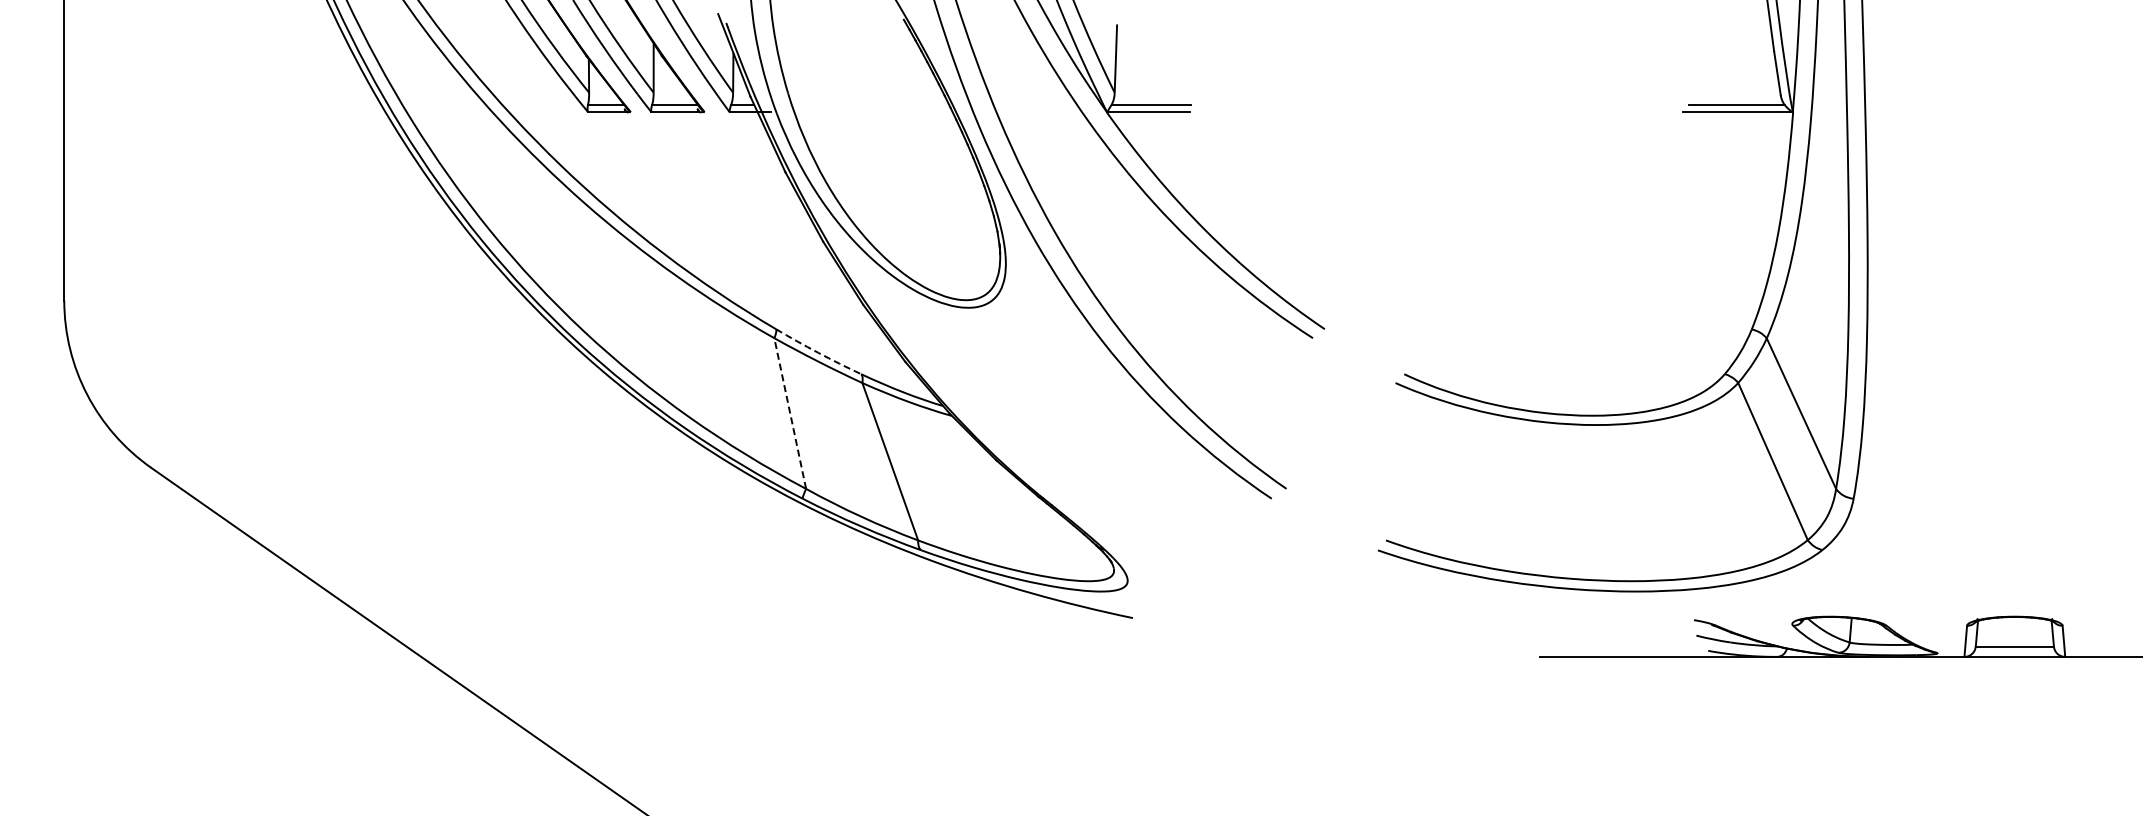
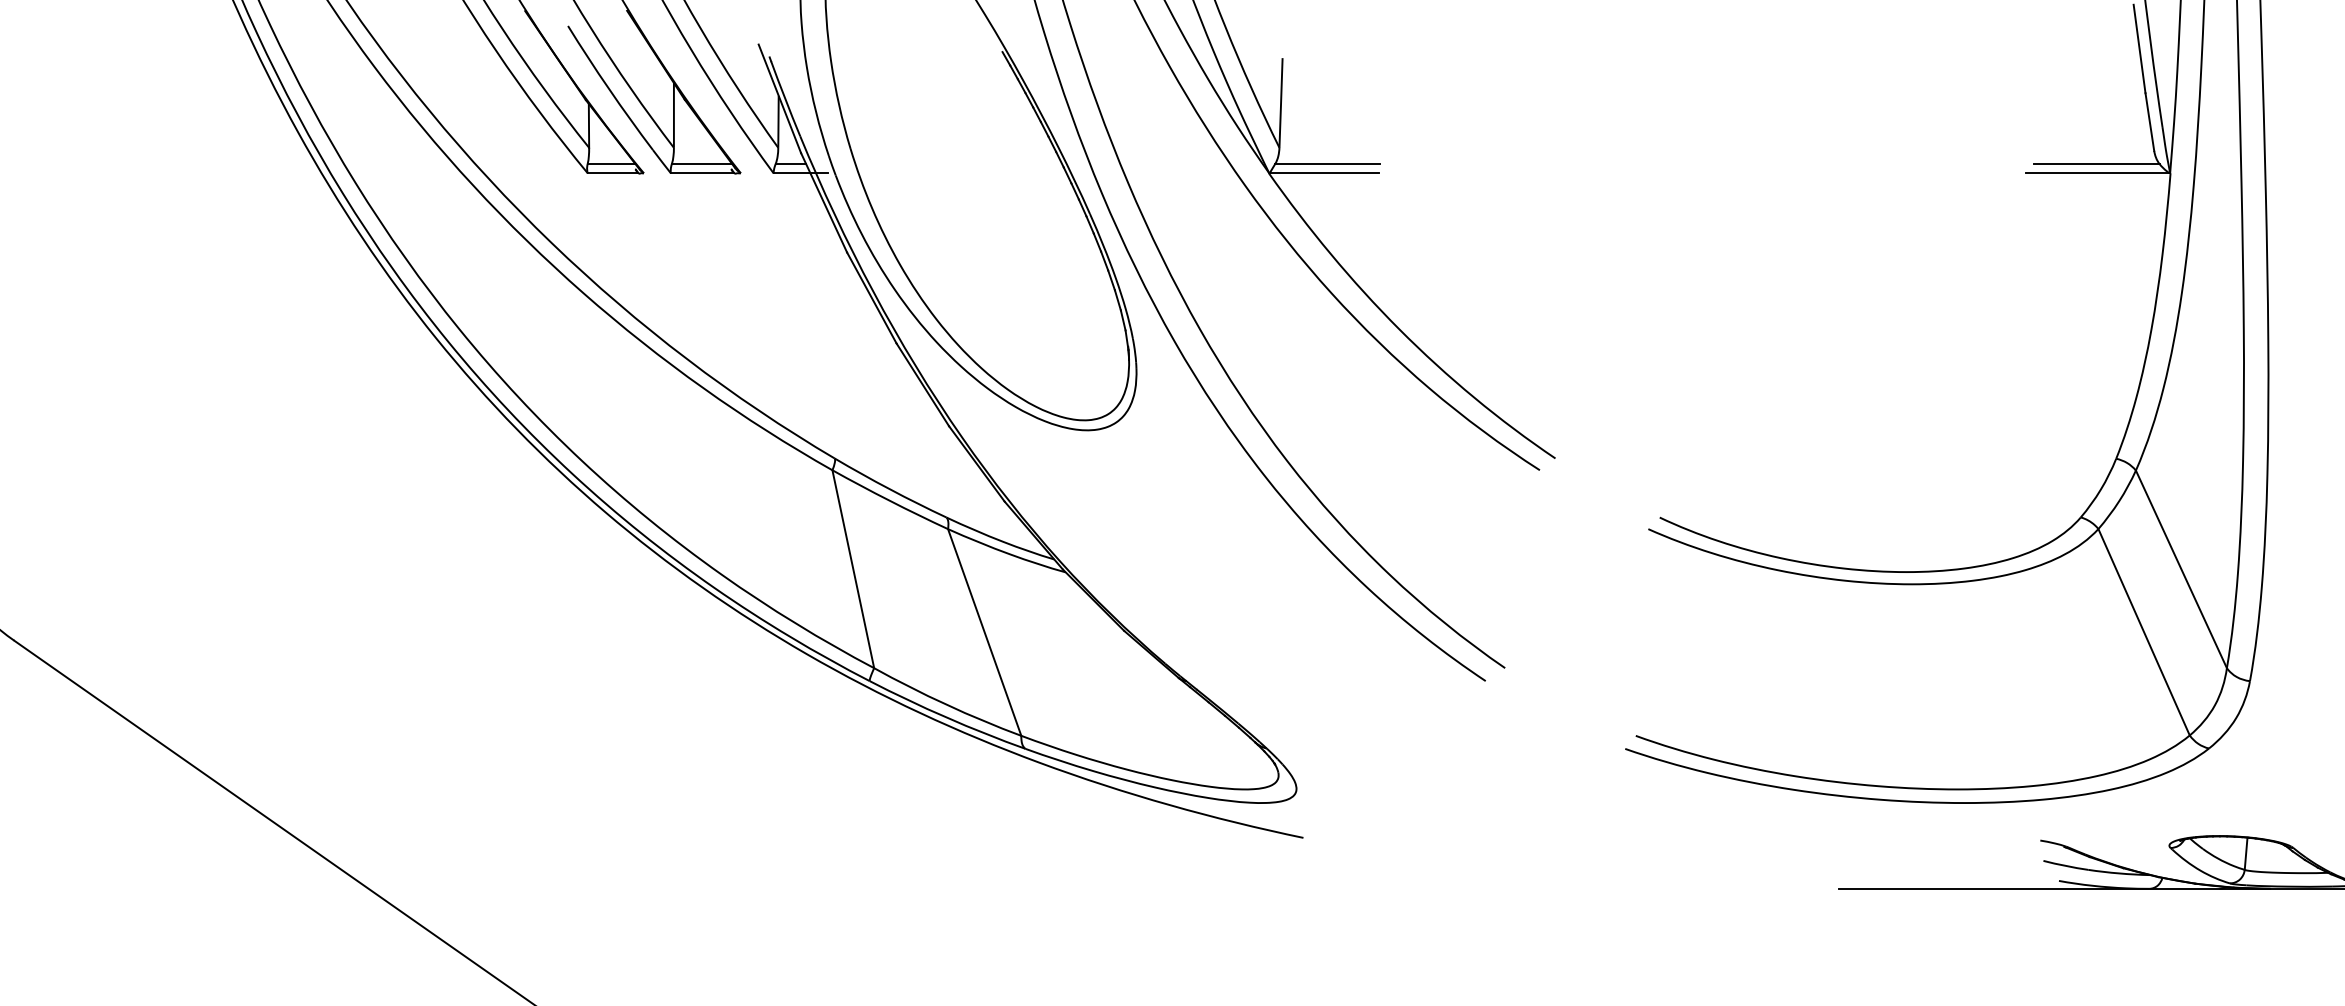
arc: (818, 352) -> (890, 489), dashed -> solid
line: (790, 413) -> (853, 569), dashed -> solid

